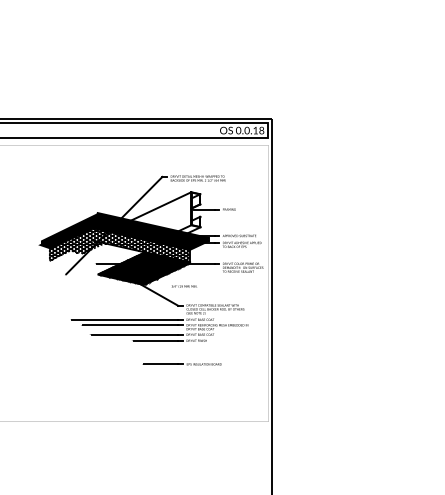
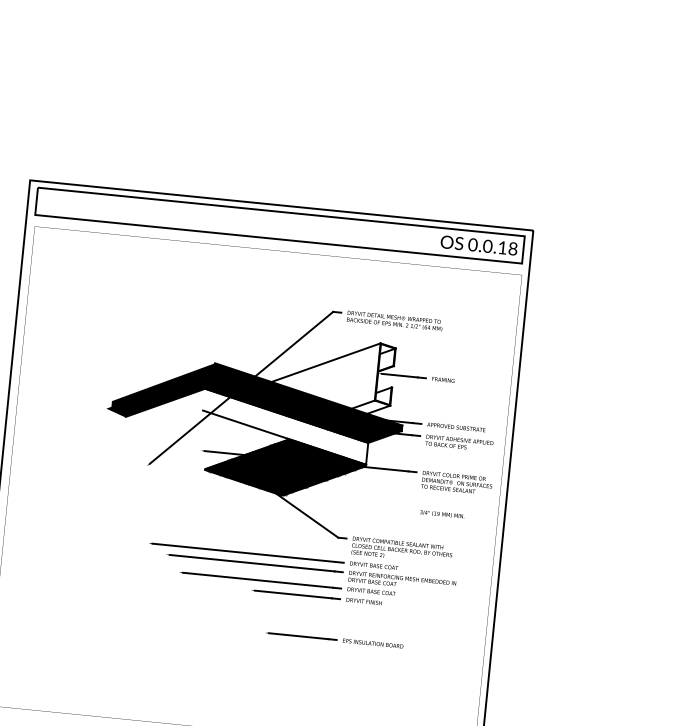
hatch: (119, 245) -> (247, 423), removed
text: (184, 286) -> (442, 514), moved

